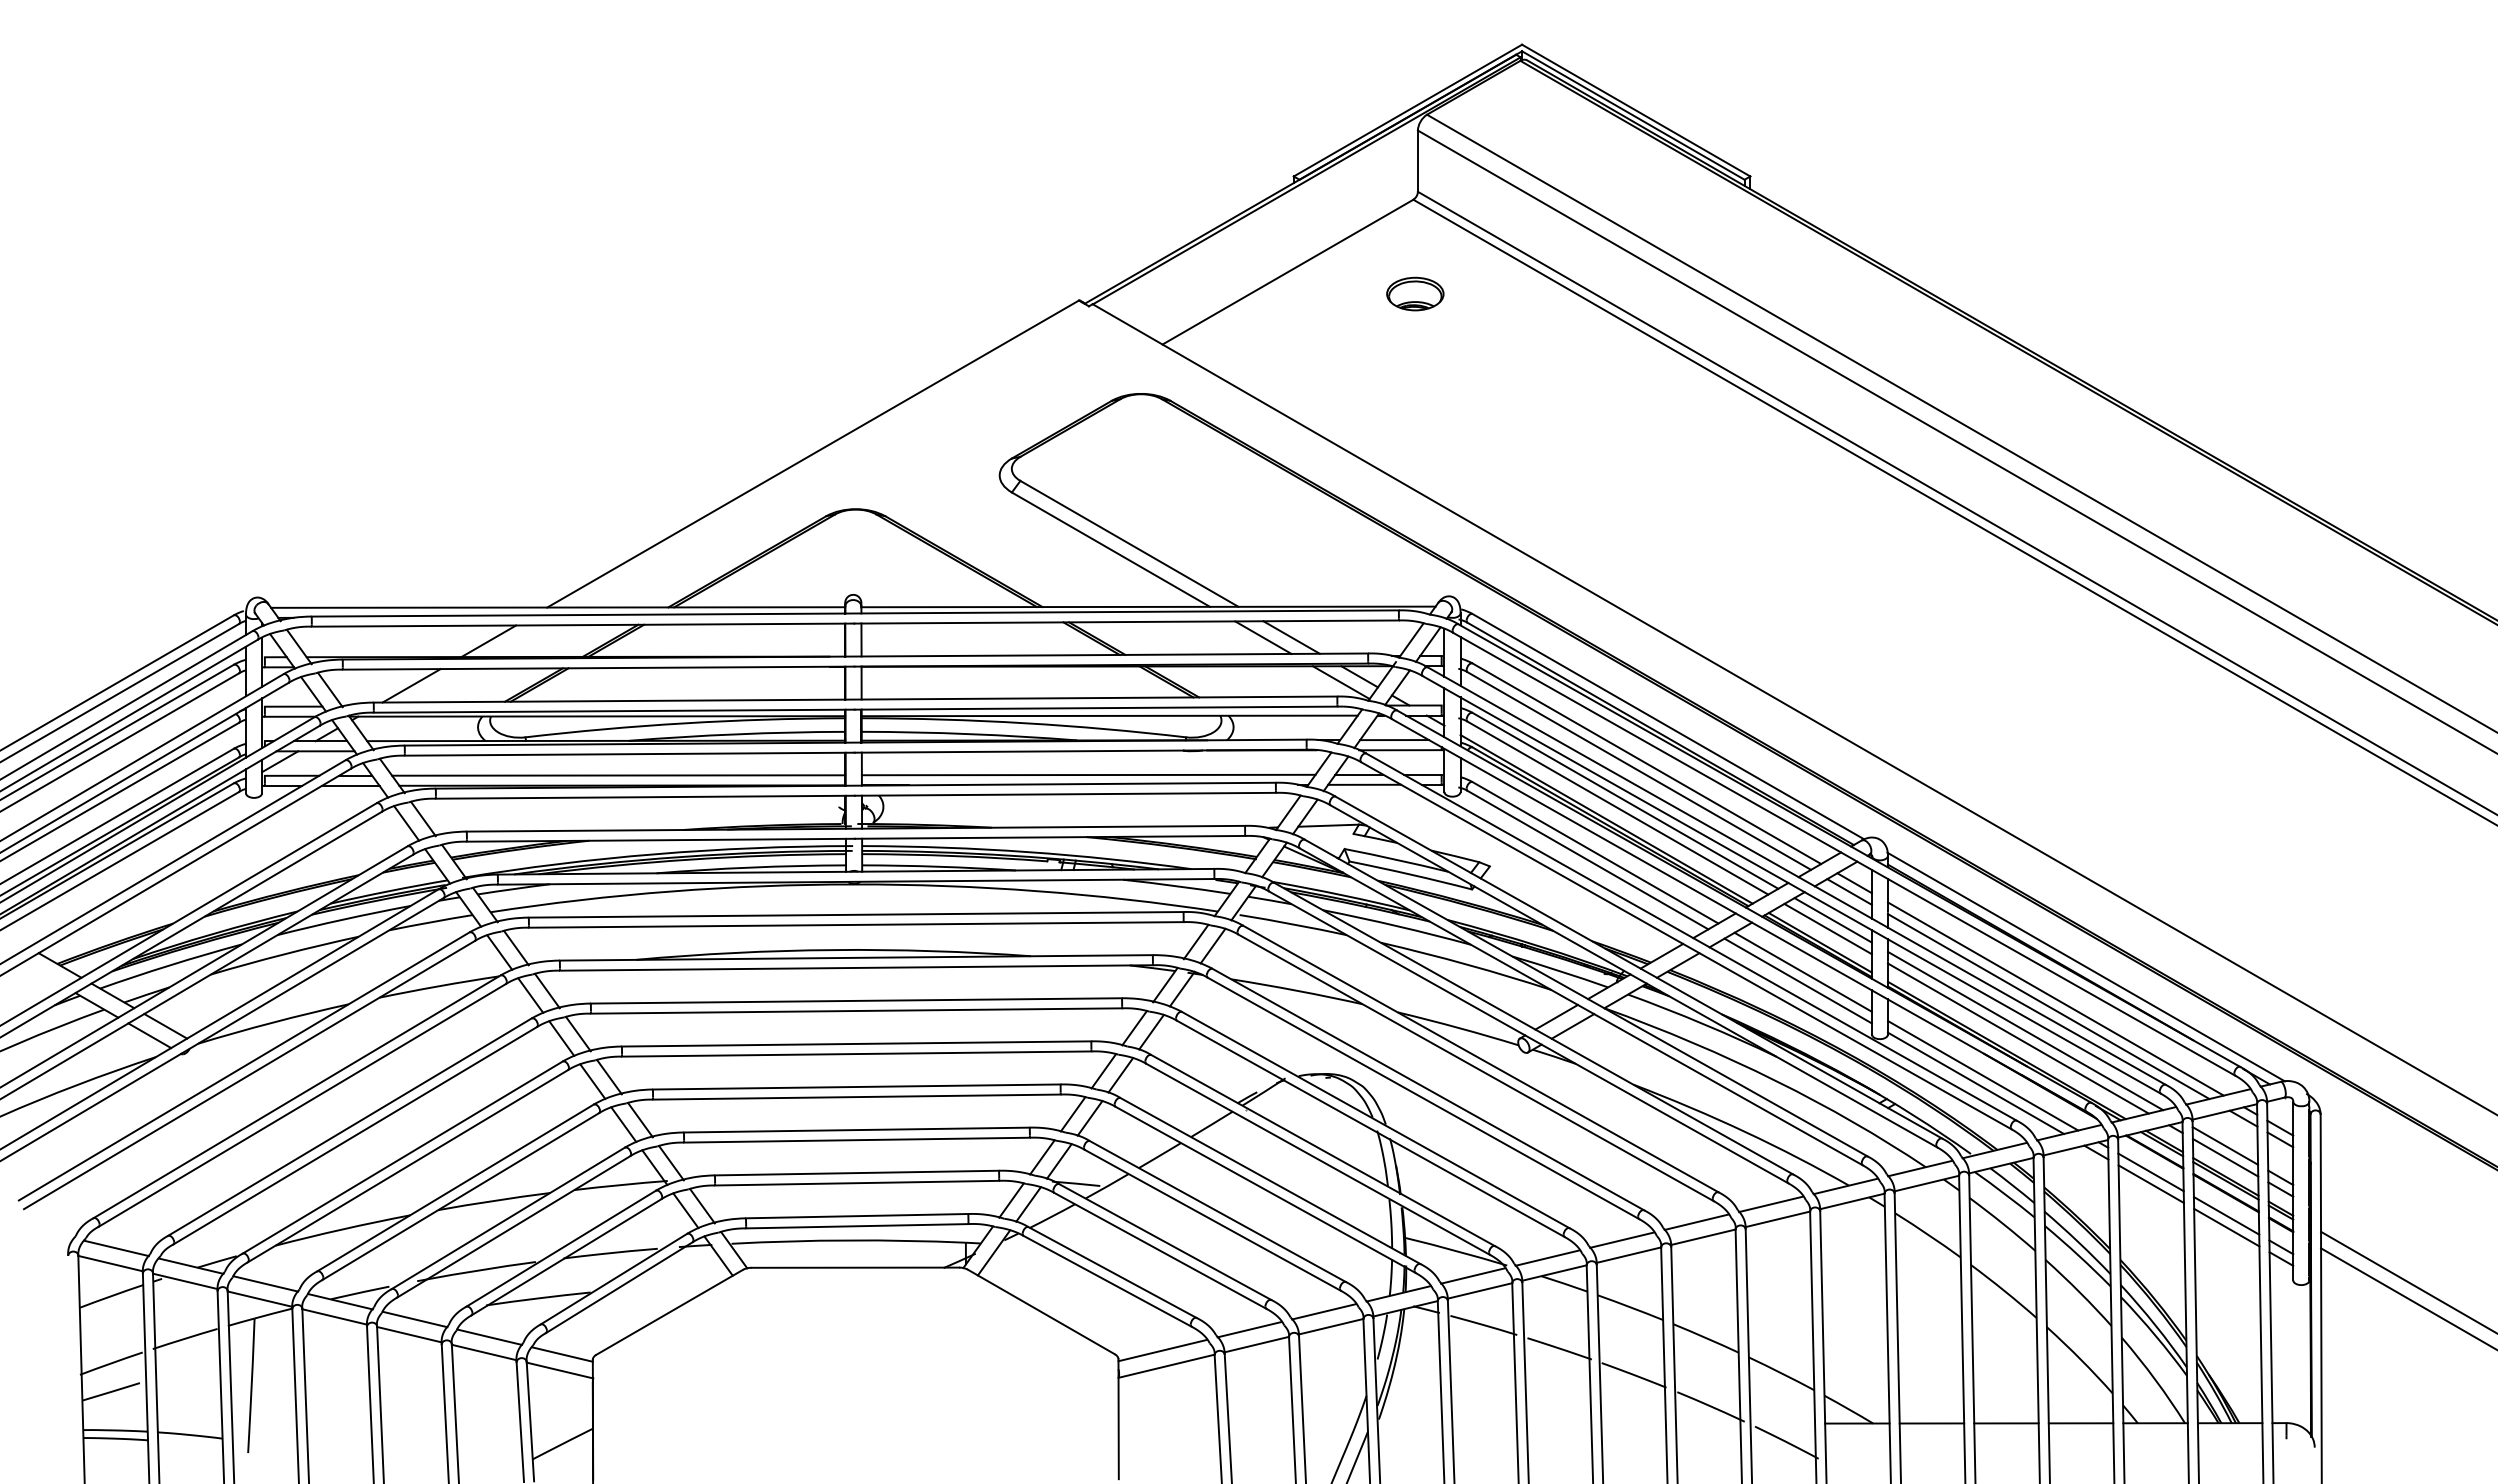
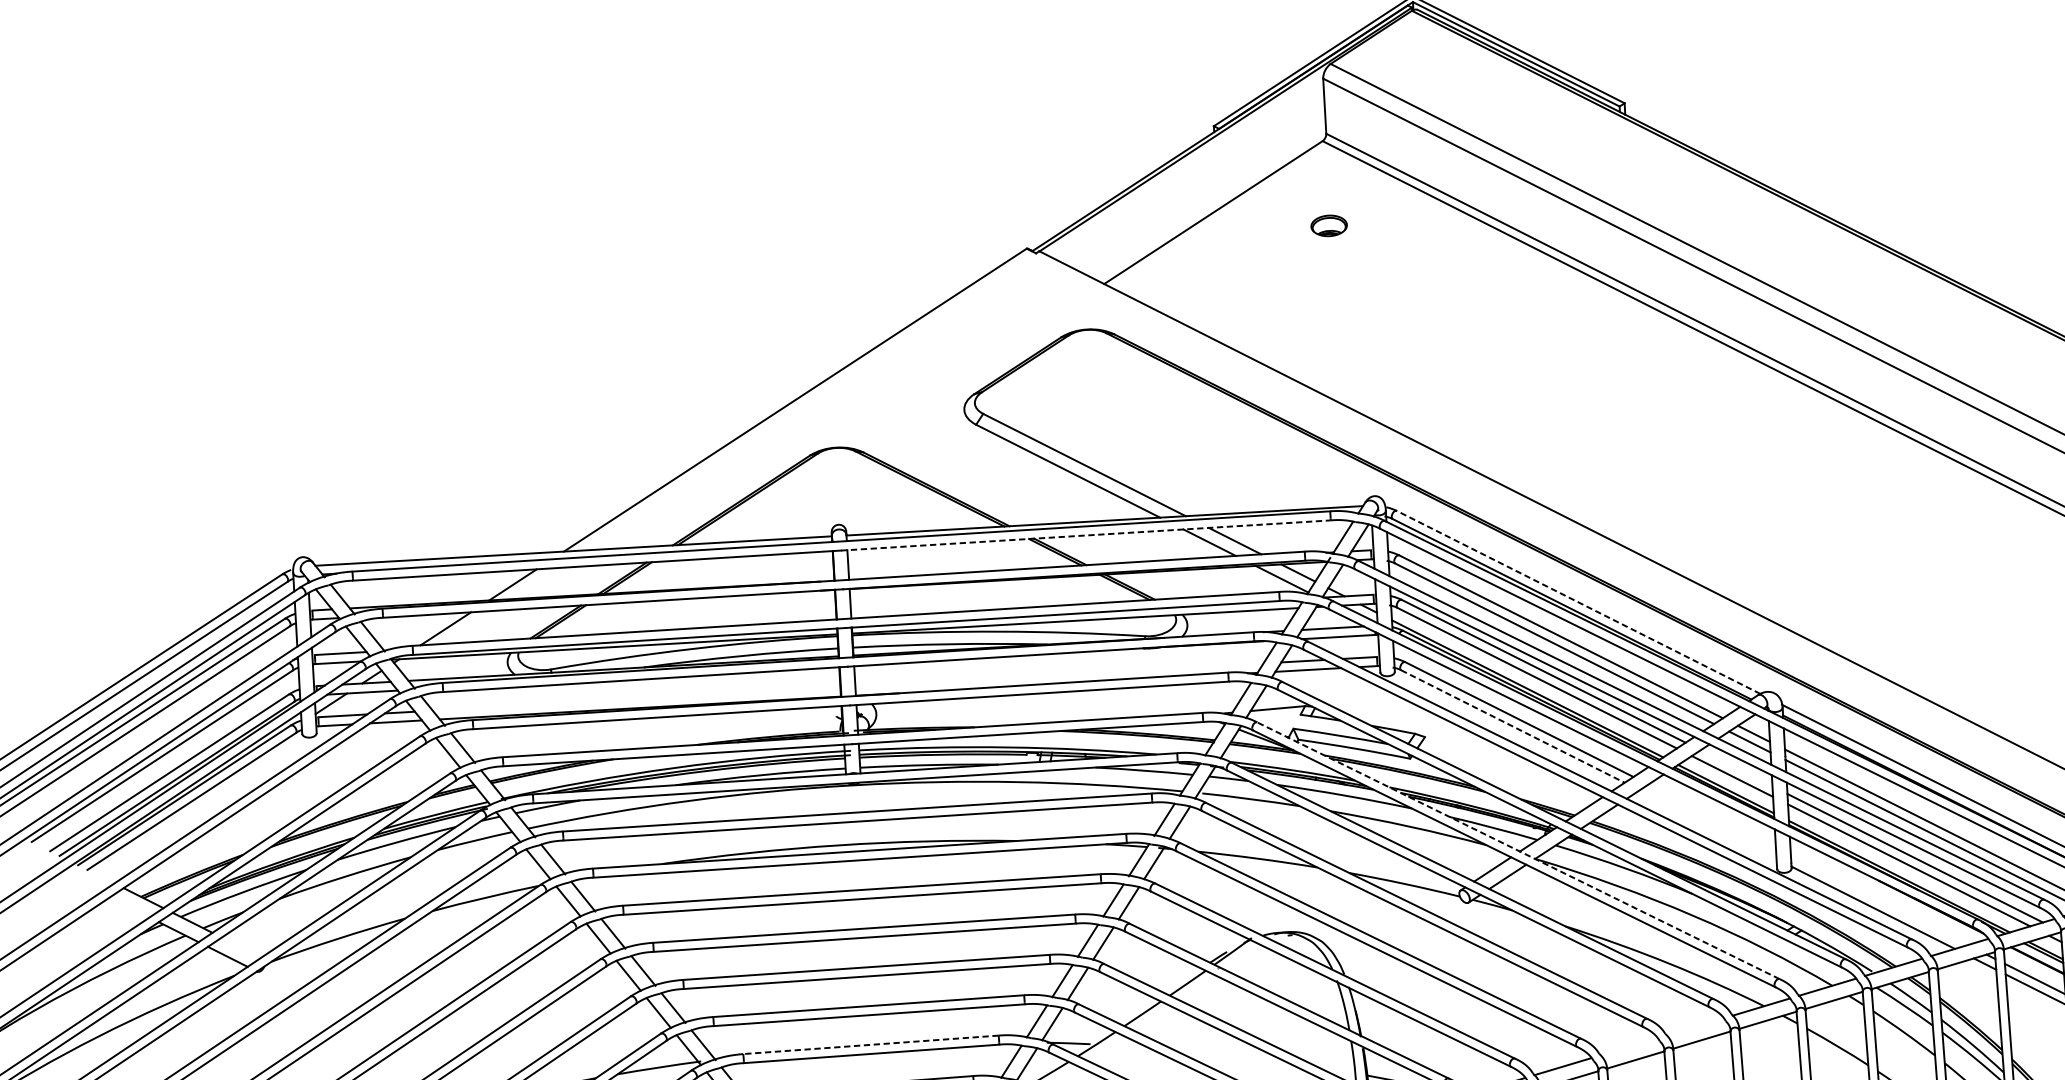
part: (1415, 293) -> (1329, 225), size x0.7
line: (1127, 622) -> (1086, 535), solid -> dashed
line: (1668, 726) -> (1578, 602), solid -> dashed
line: (1088, 774) -> (1059, 674), removed
line: (618, 775) -> (636, 699), removed
line: (1588, 860) -> (1513, 726), solid -> dashed
line: (1832, 920) -> (1735, 768), removed
line: (1802, 971) -> (1711, 815), removed
line: (1797, 980) -> (1707, 824), removed
line: (1586, 998) -> (1518, 851), solid -> dashed
line: (165, 1025) -> (241, 946), removed
line: (1983, 1075) -> (1879, 900), removed
line: (856, 1173) -> (870, 1045), solid -> dashed
line: (1771, 1204) -> (1695, 1027), removed
line: (1696, 1221) -> (1628, 1046), removed

